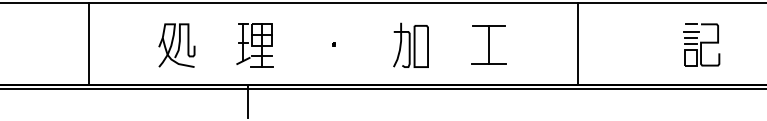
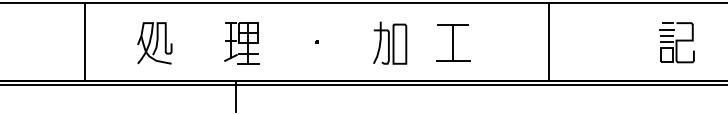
part: (489, 44) -> (453, 42), moved
part: (700, 44) -> (676, 42), moved
part: (176, 45) -> (154, 43), moved

